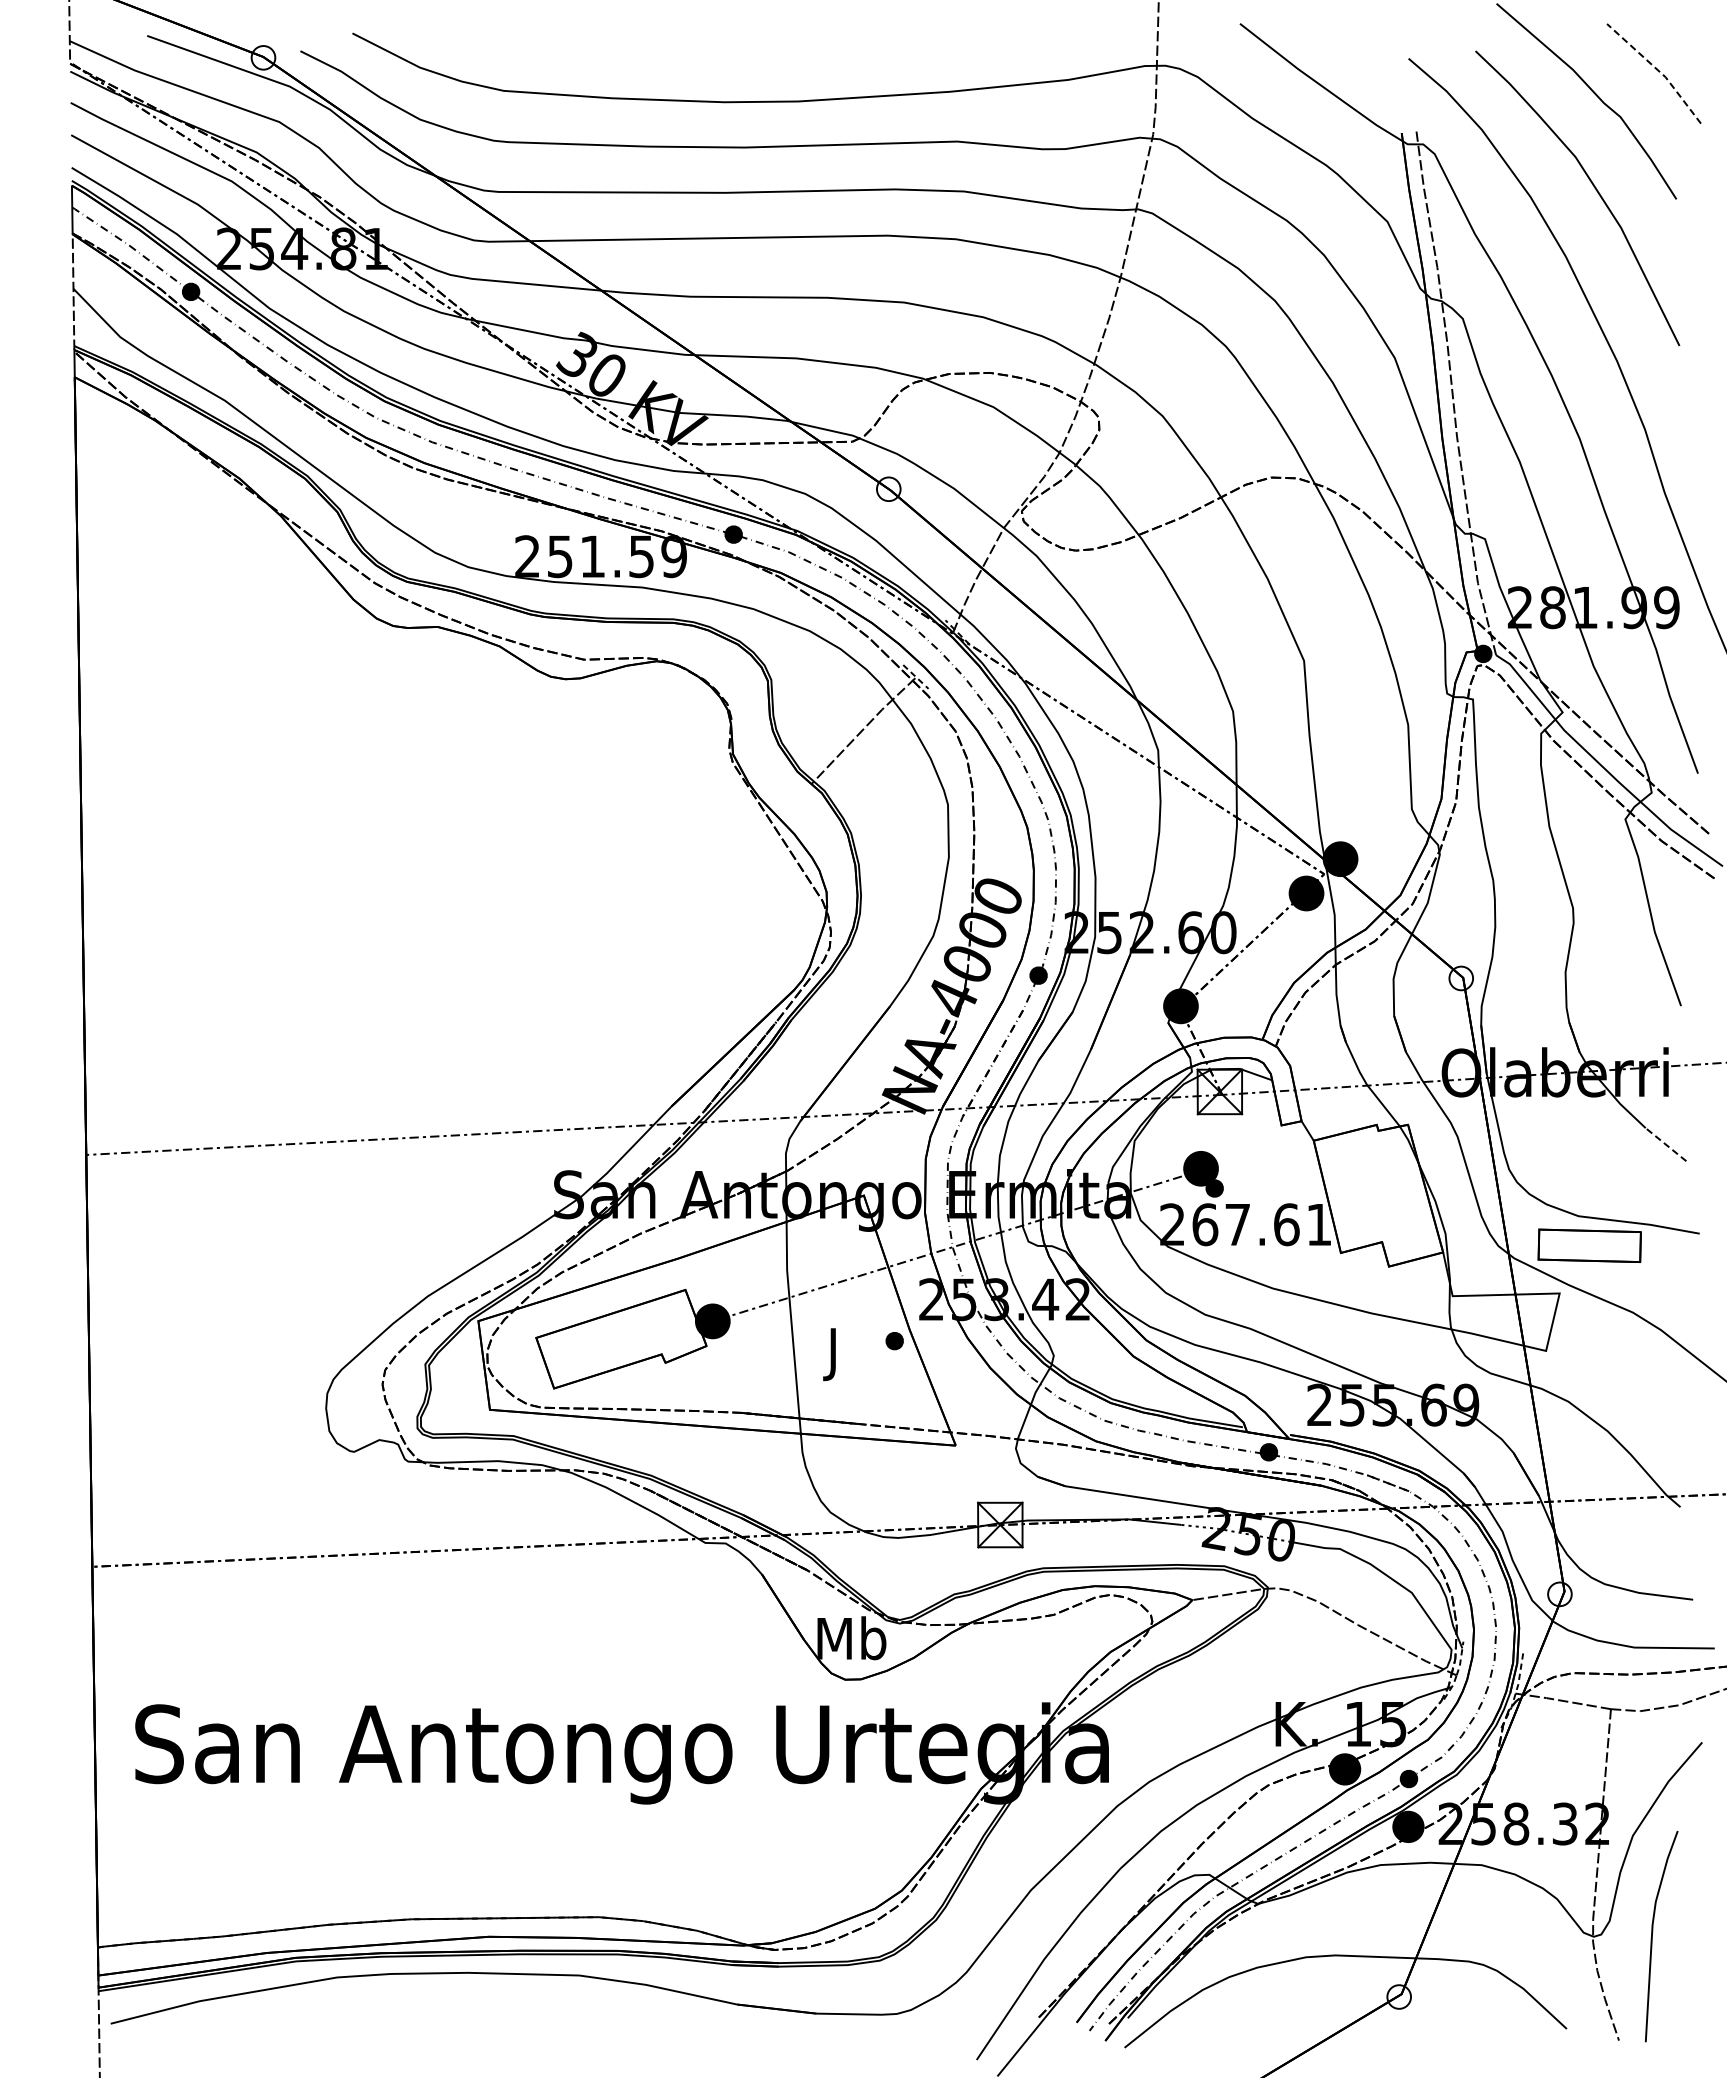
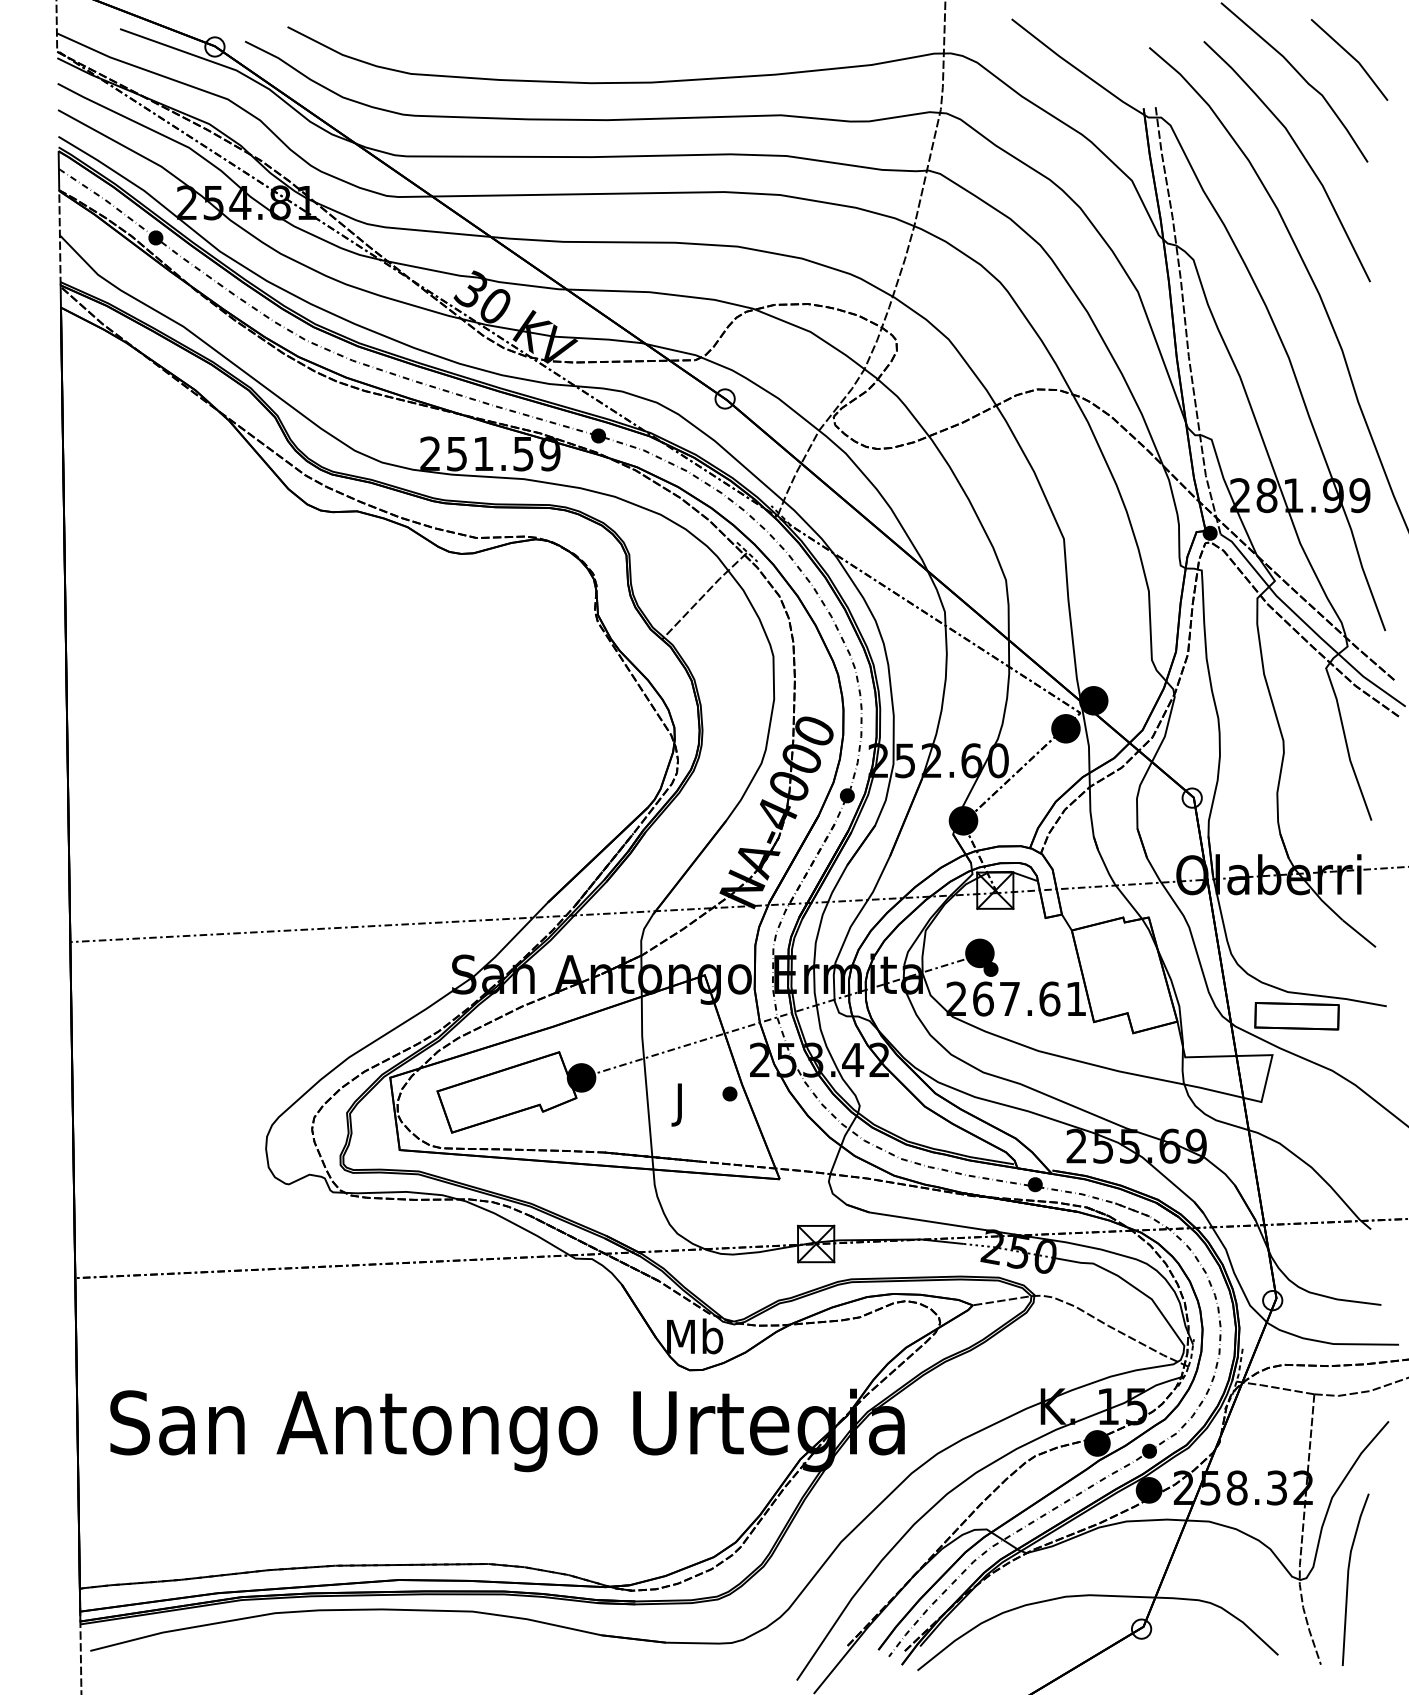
line: (1658, 70) -> (1353, 57), dashed -> solid
line: (1665, 1144) -> (1358, 933), dashed -> solid

